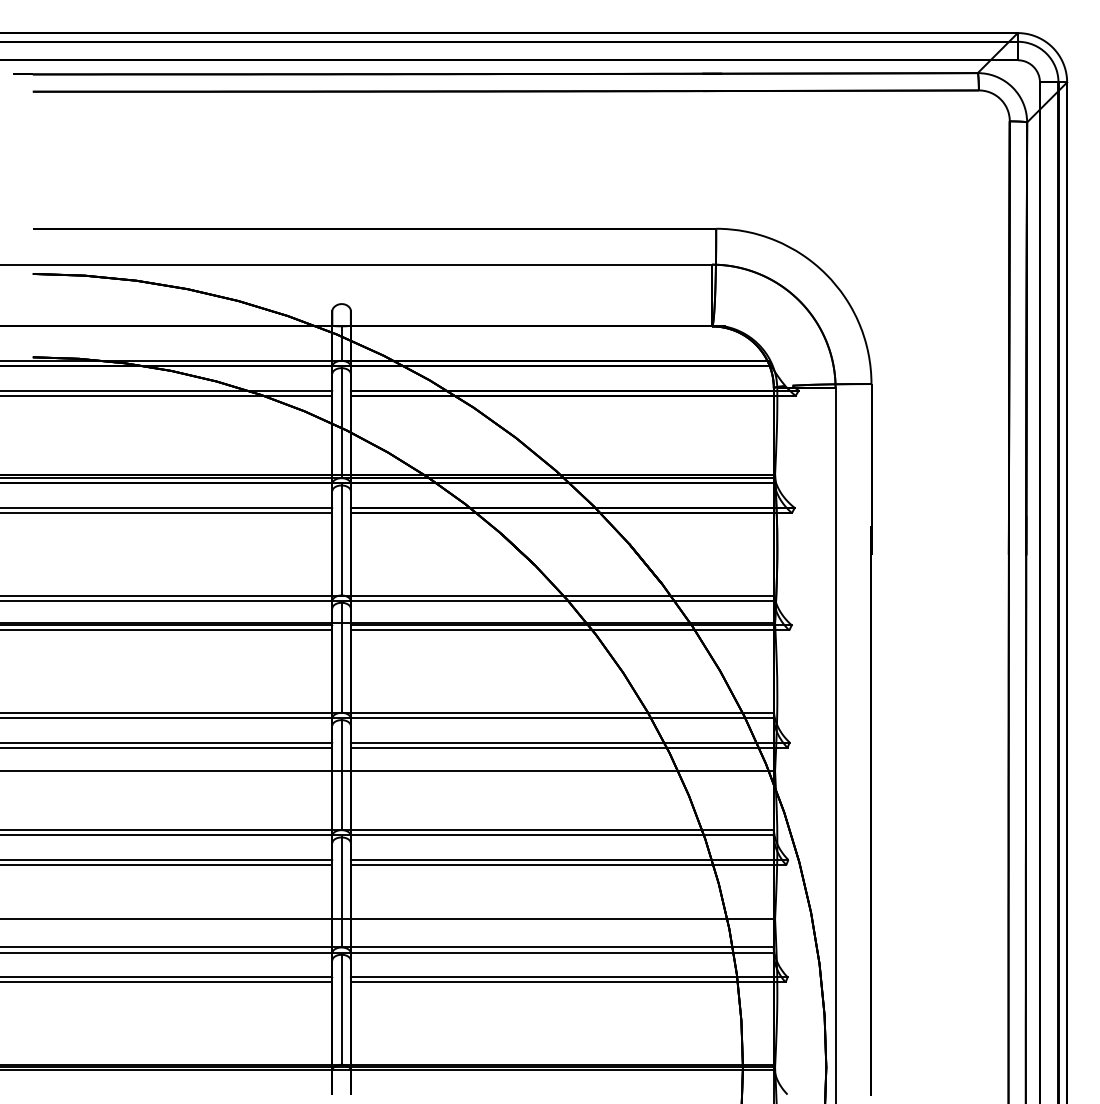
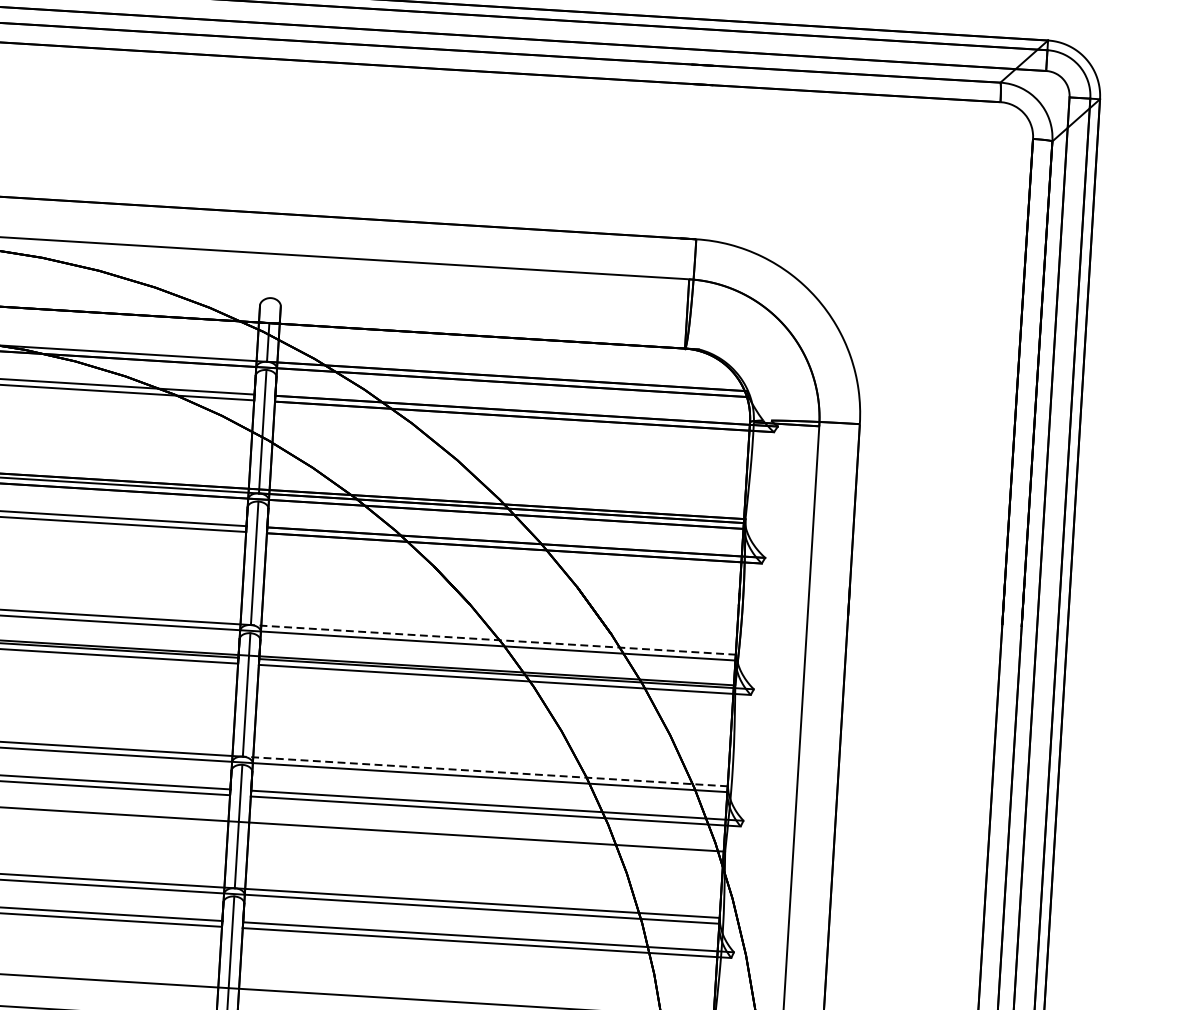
line: (557, 595) -> (493, 639), solid -> dashed
line: (557, 712) -> (485, 771), solid -> dashed

